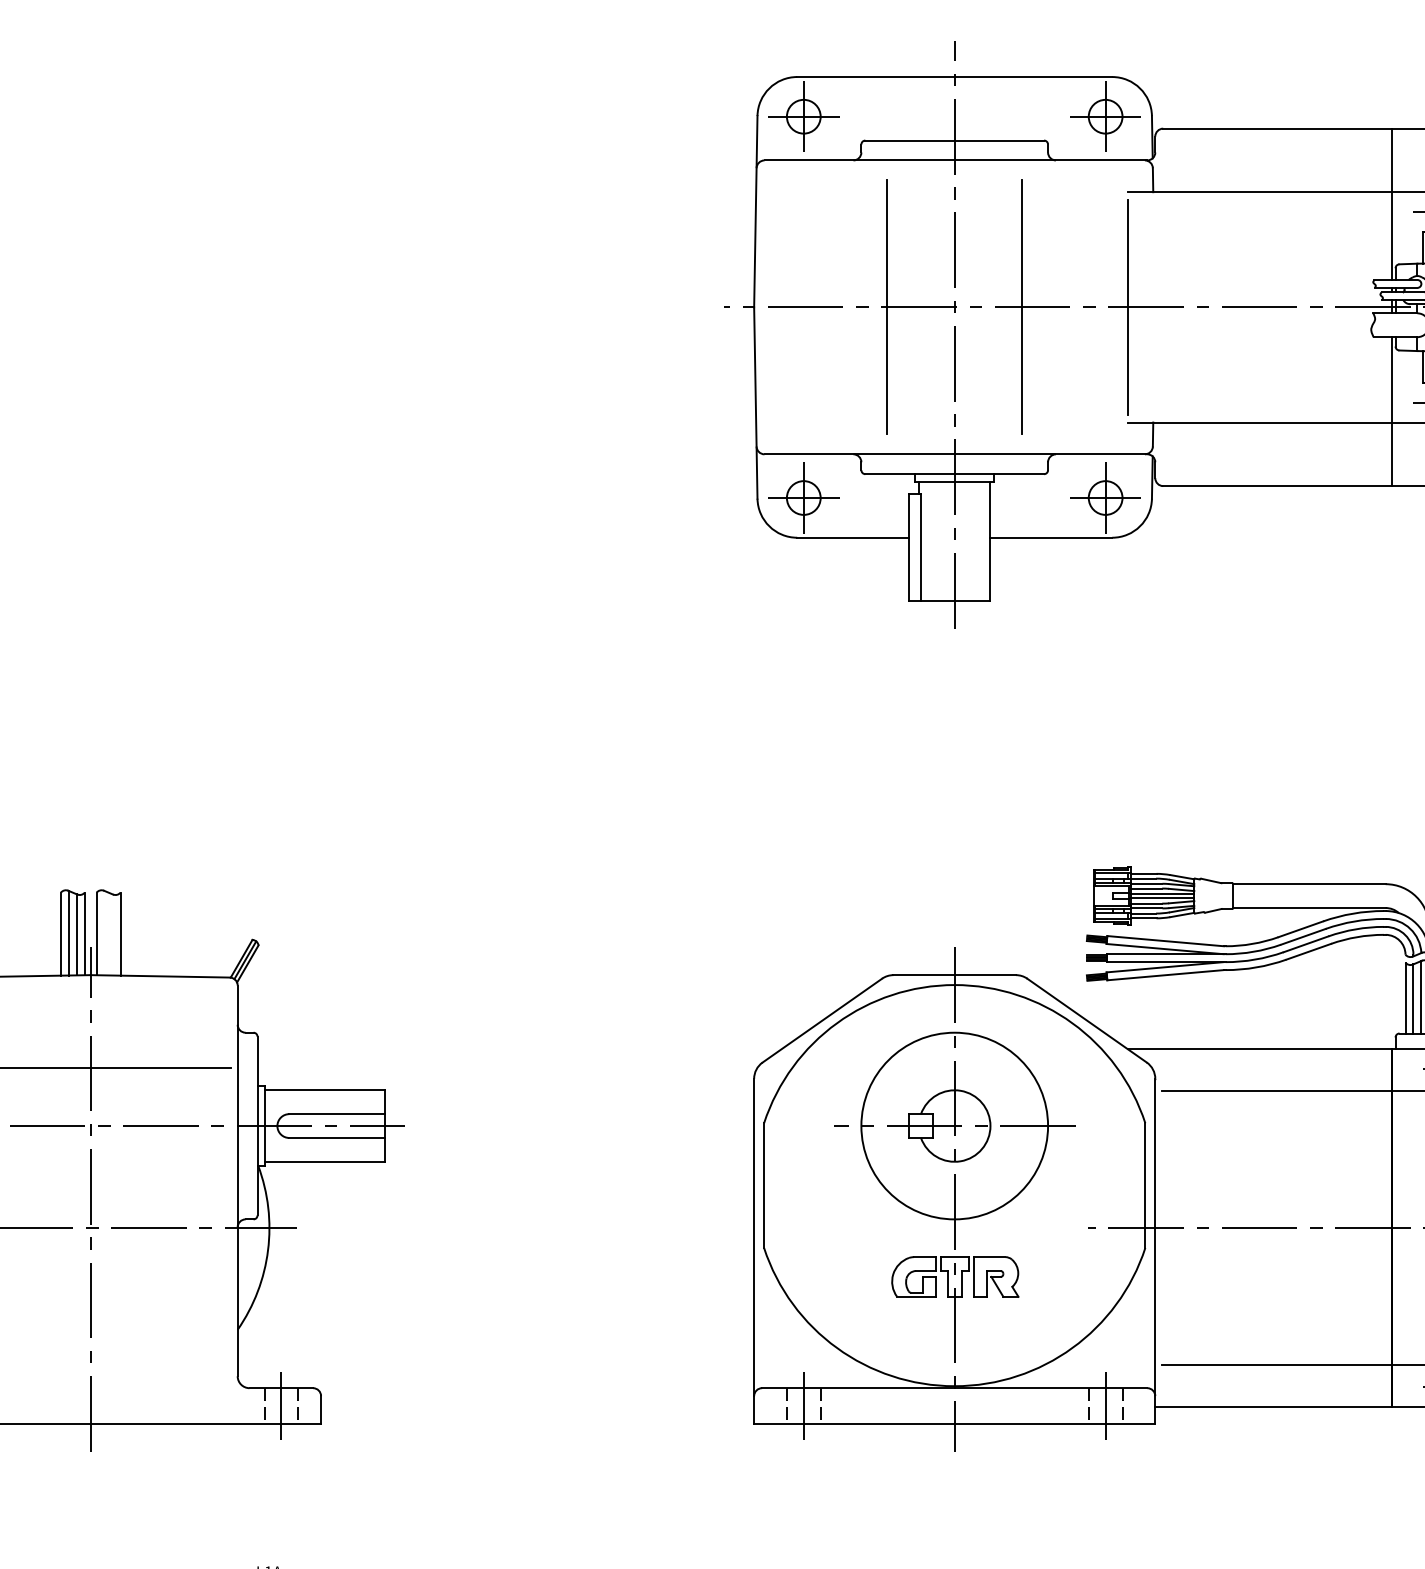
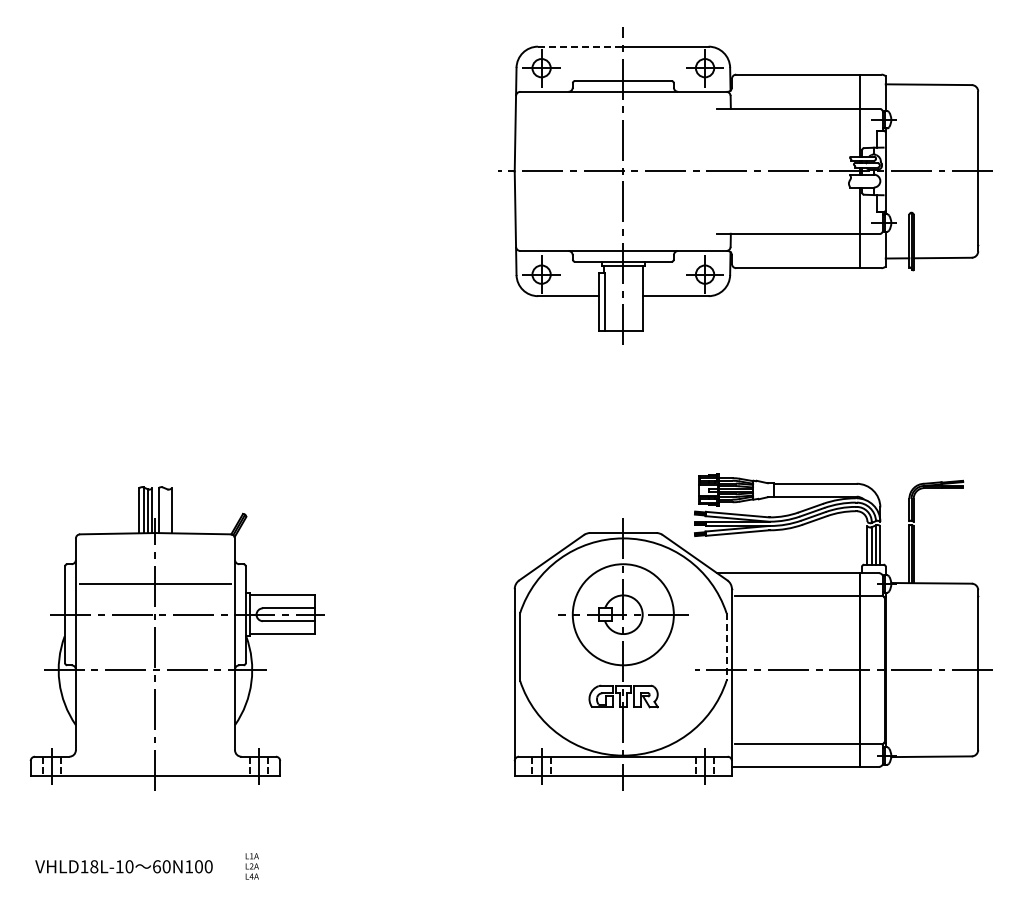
line: (875, 76) -> (580, 46), solid -> dashed
line: (886, 307) -> (586, 171), removed
line: (1021, 307) -> (659, 171), removed
line: (1128, 307) -> (717, 171), removed
line: (1145, 1186) -> (726, 647), solid -> dashed

